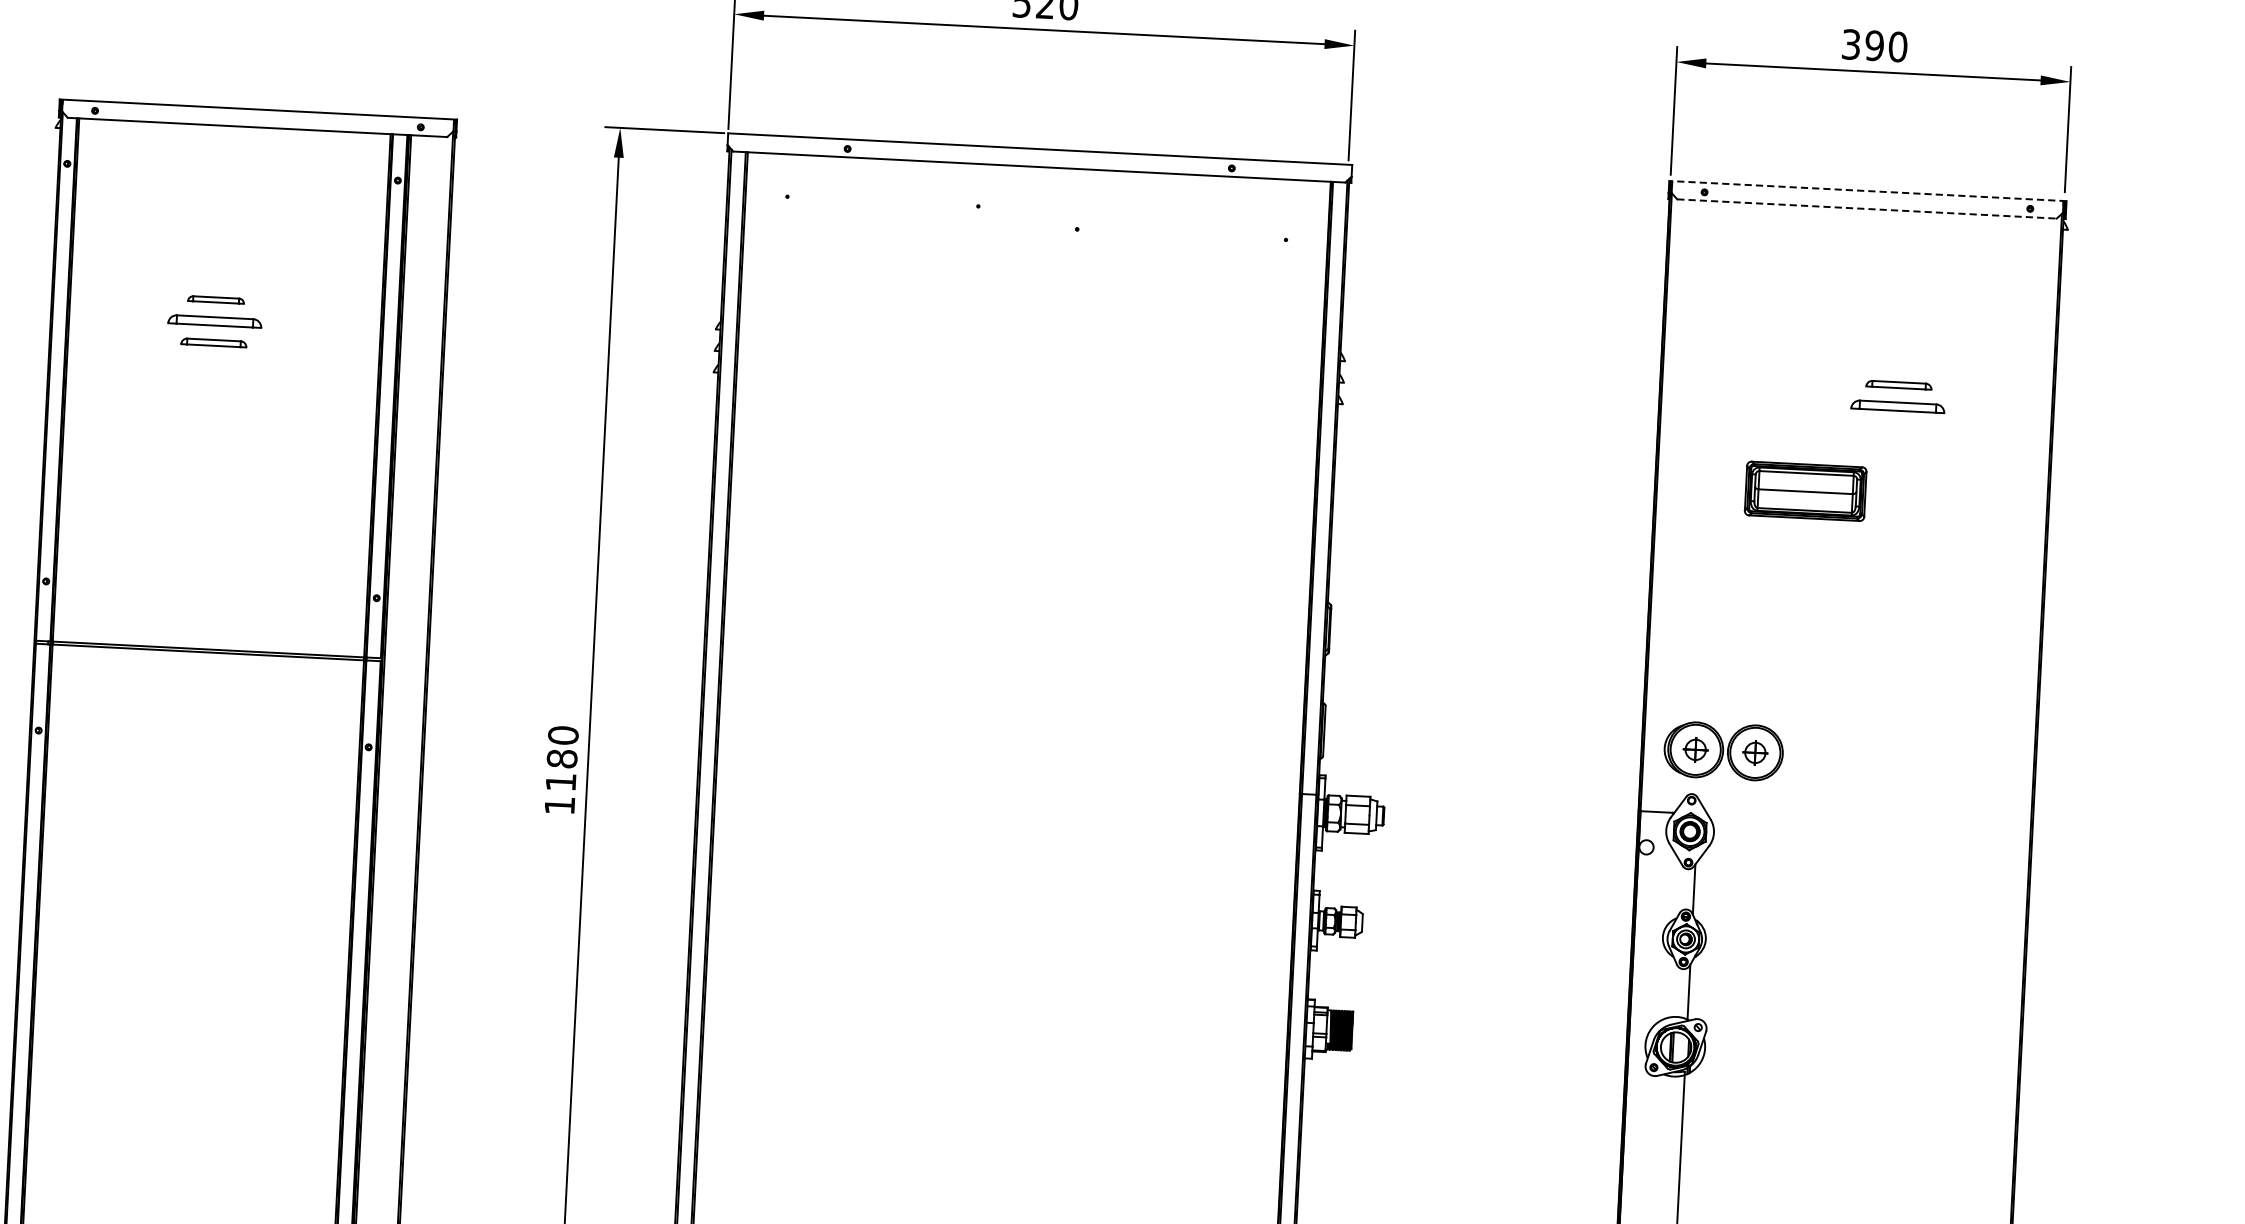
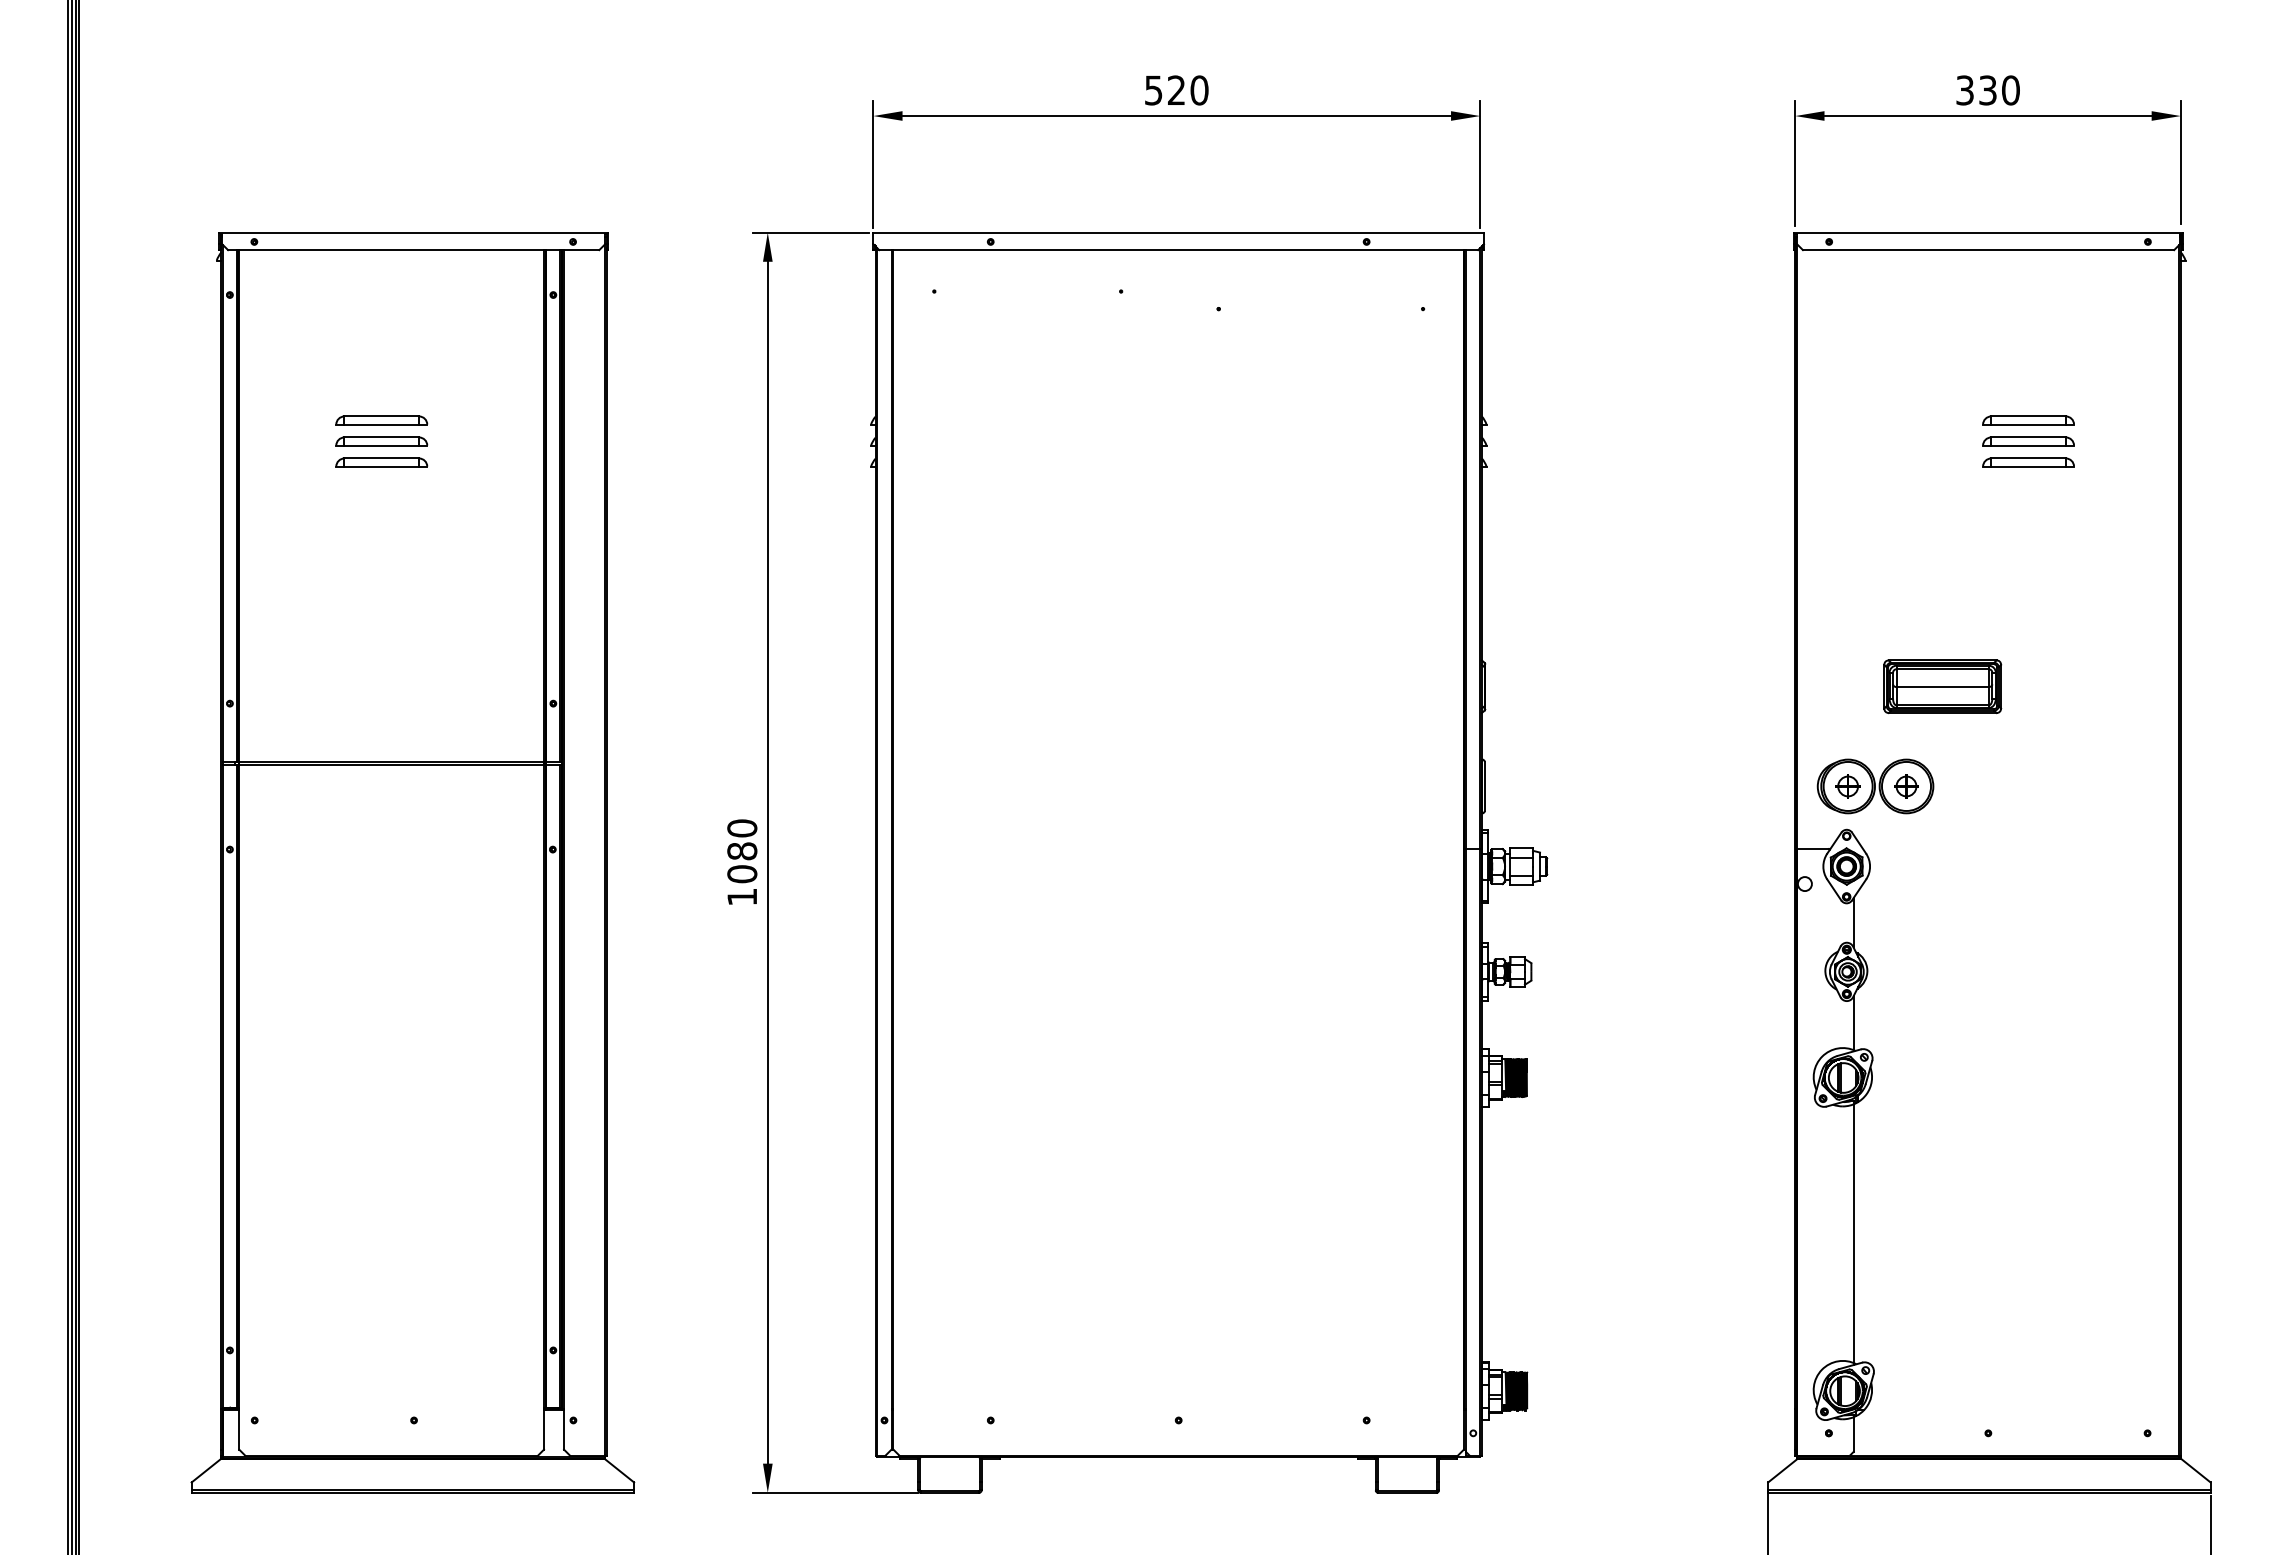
text: (1874, 45) -> (1987, 90), 390 -> 330
line: (1867, 190) -> (1988, 232), dashed -> solid
line: (1866, 209) -> (1988, 250), dashed -> solid
part: (215, 299) -> (381, 420), size x1.67
part: (213, 342) -> (381, 462), size x1.43
part: (1898, 385) -> (2028, 420), size x1.43
part: (1896, 428) -> (2028, 462), added
part: (1805, 491) -> (1942, 686), moved
text: (561, 782) -> (742, 874), 1180 -> 1080

